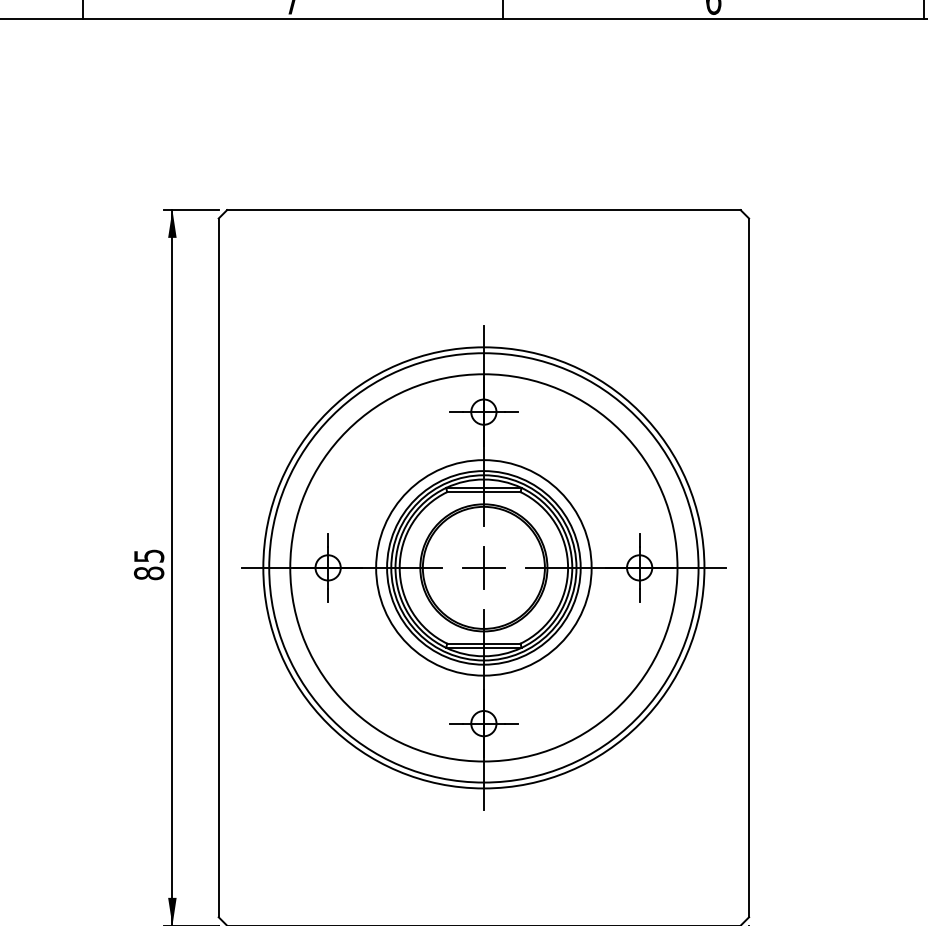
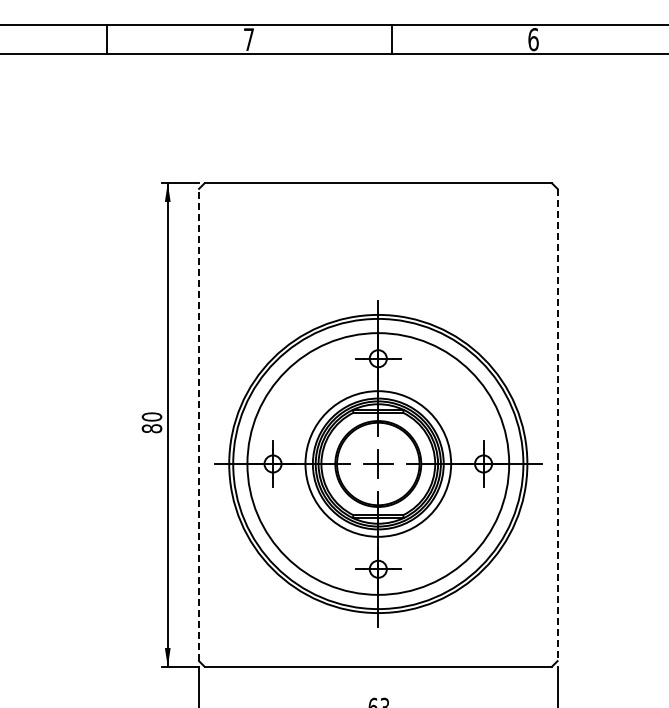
text: (148, 555) -> (151, 416), 85 -> 80
line: (219, 567) -> (199, 424), solid -> dashed
part: (484, 567) -> (378, 463), moved
line: (748, 568) -> (557, 425), solid -> dashed

